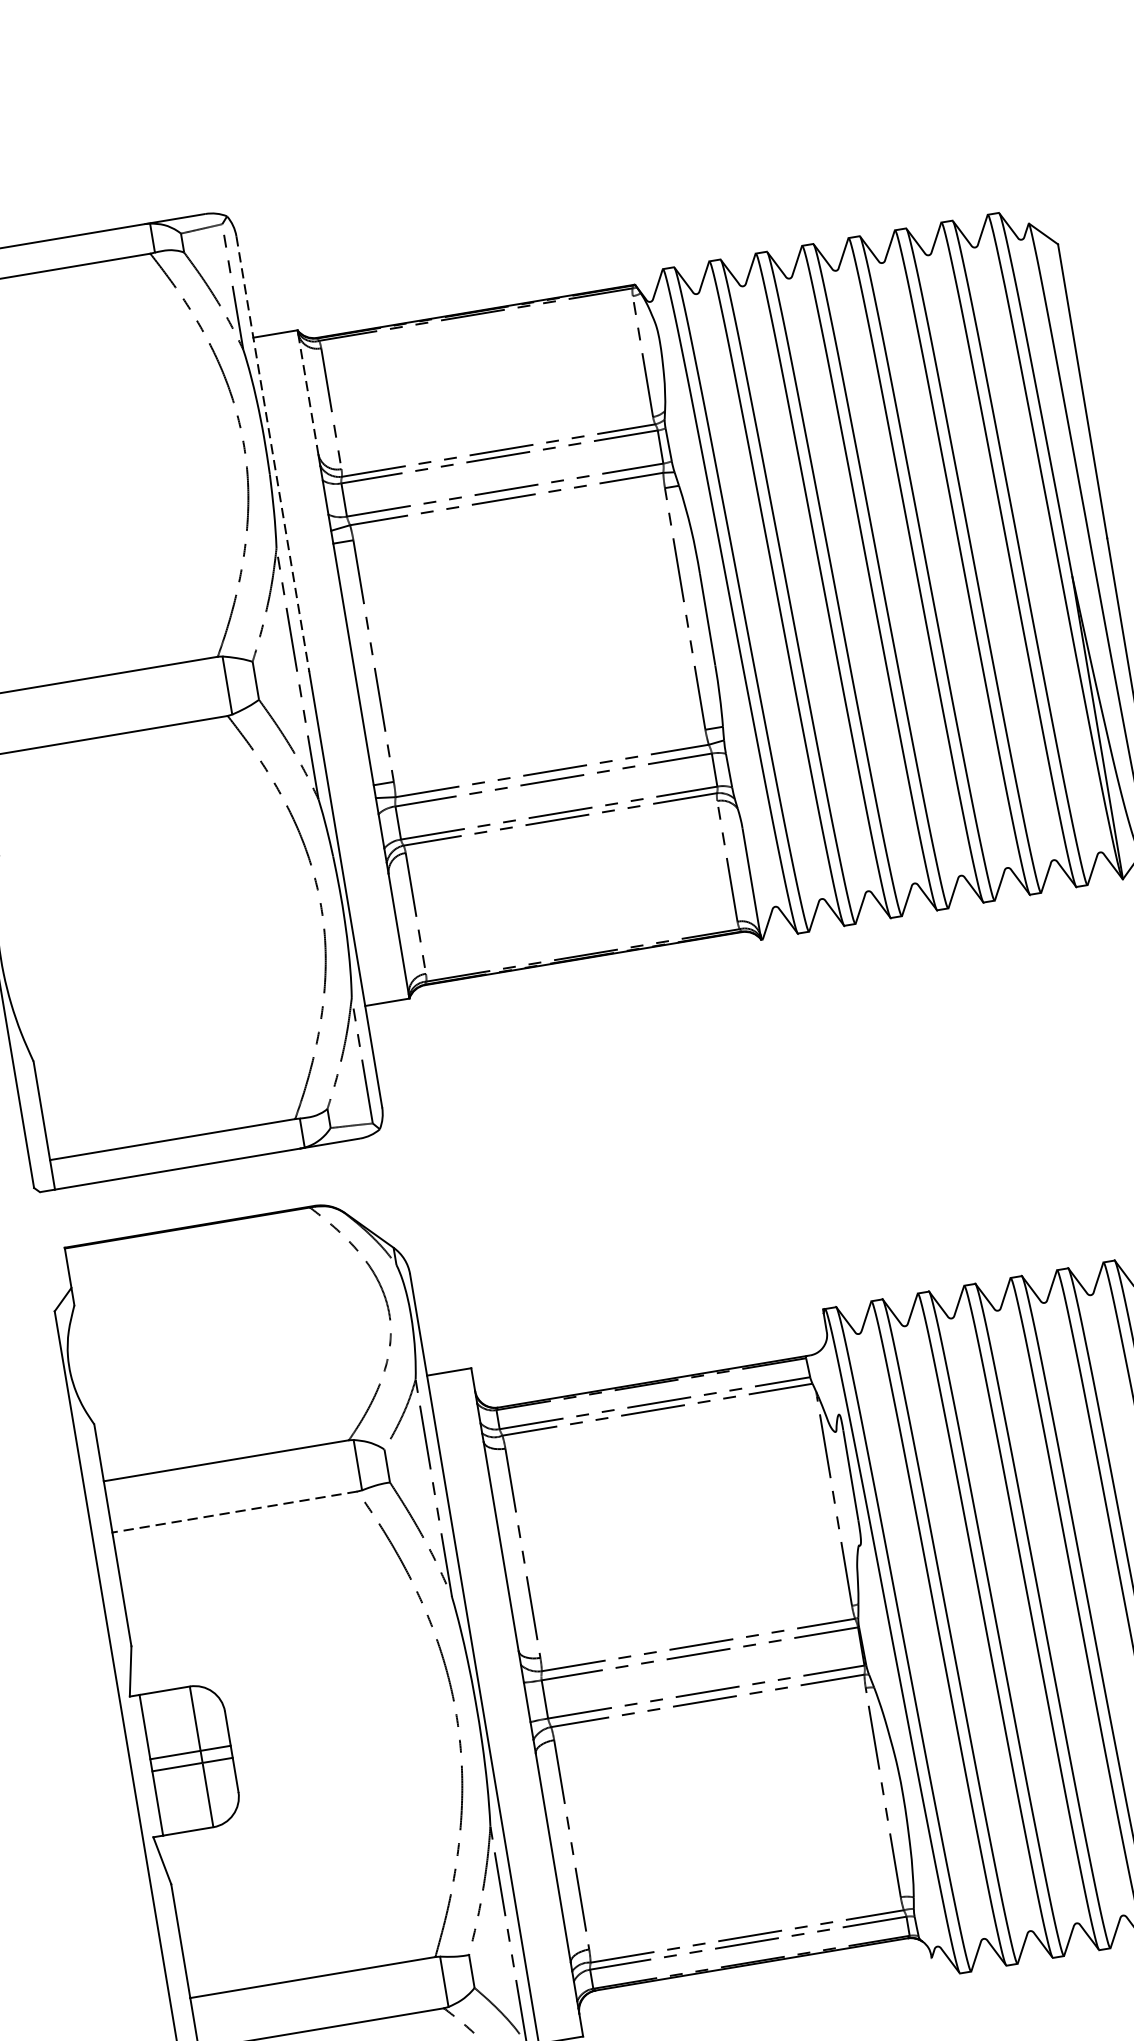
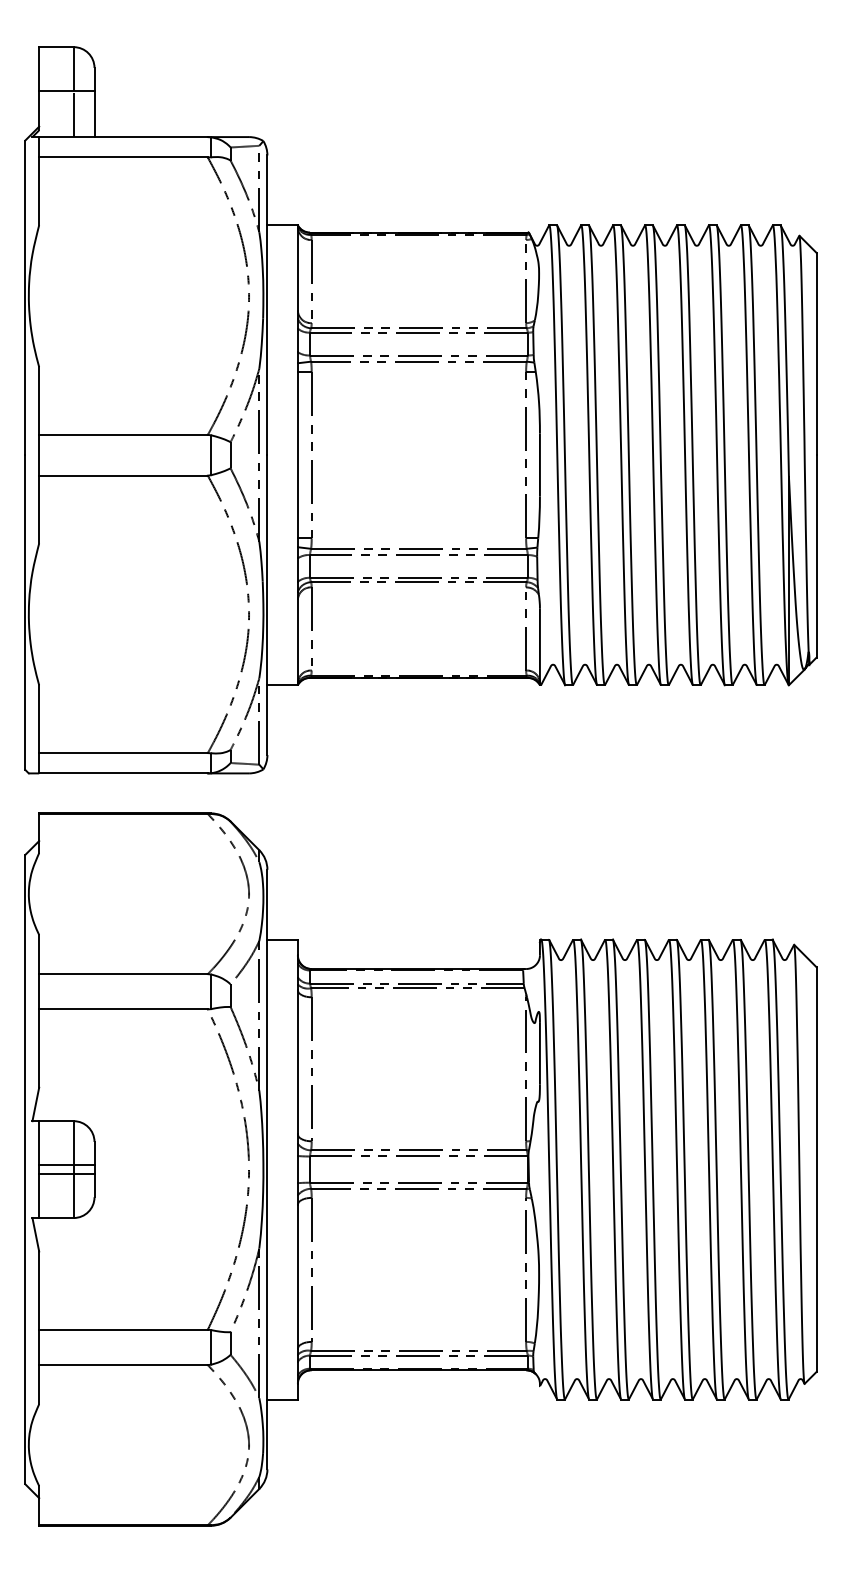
line: (307, 394) -> (297, 269), dashed -> solid
line: (272, 454) -> (267, 305), dashed -> solid
line: (234, 1512) -> (123, 1009), dashed -> solid

